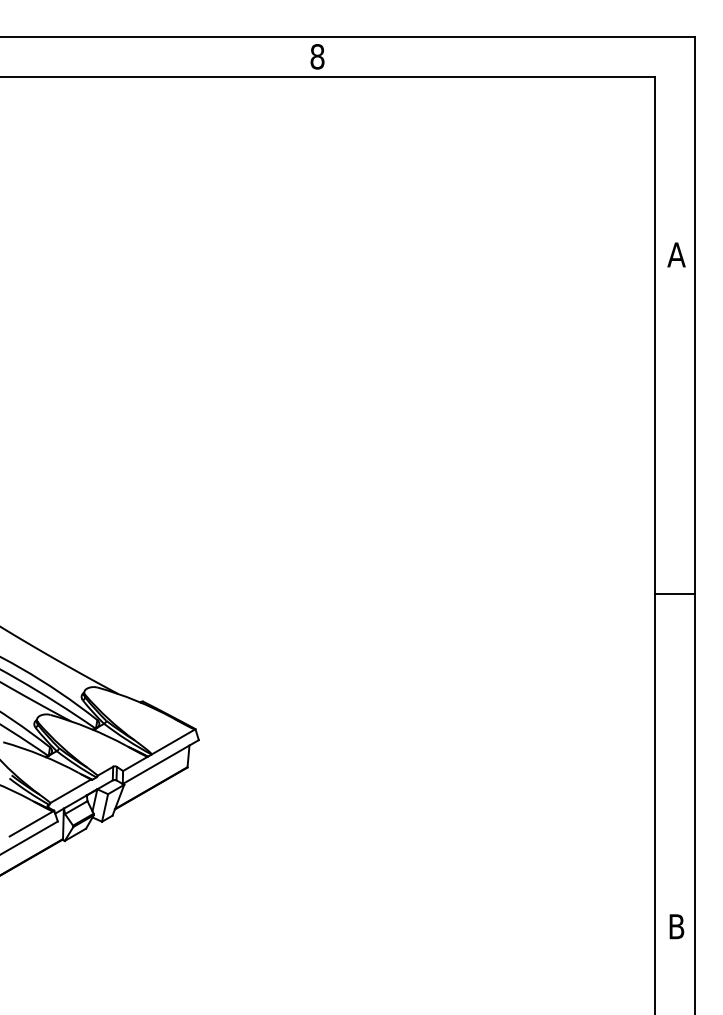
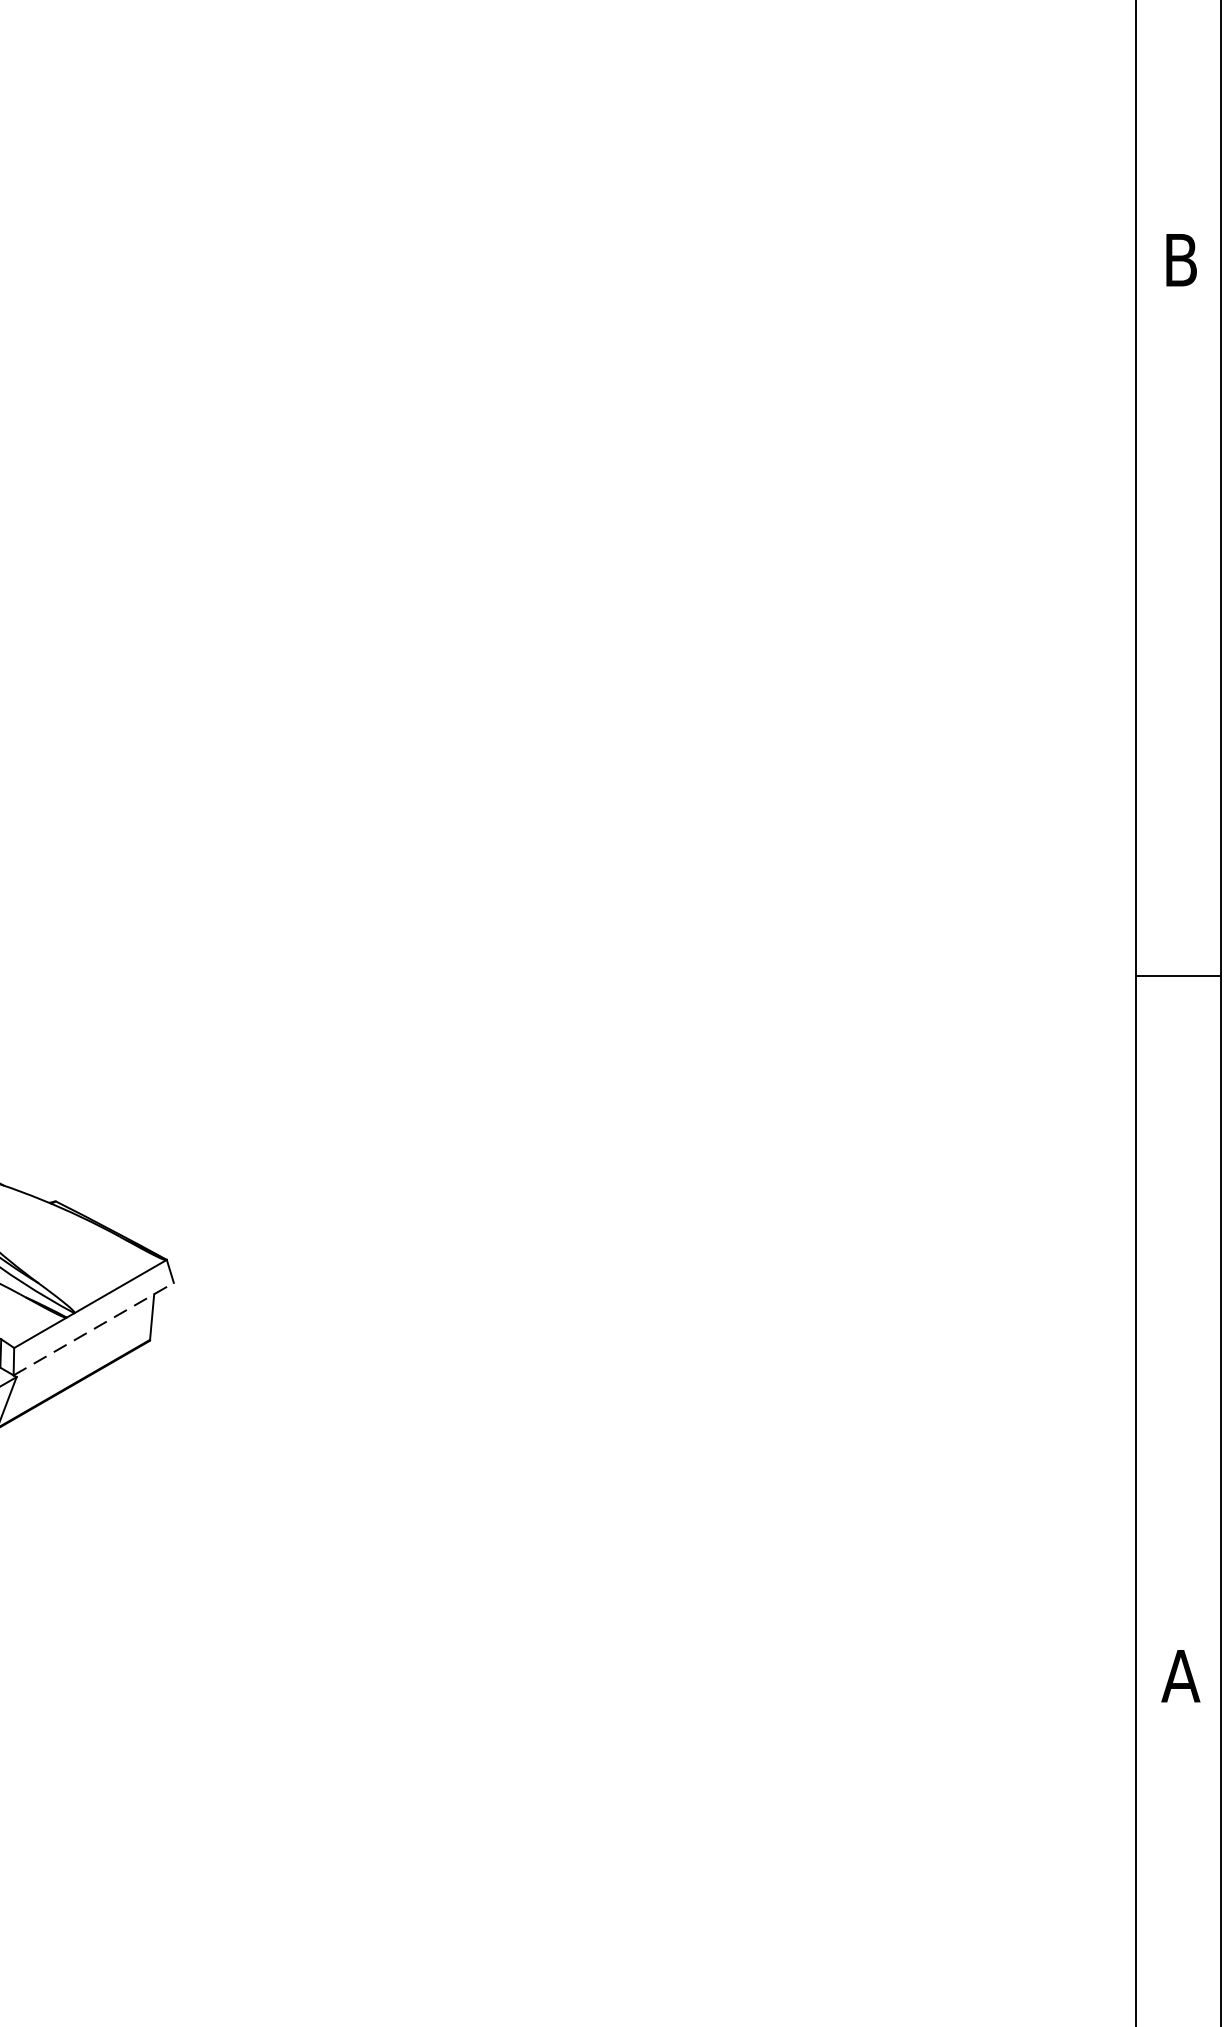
text: (676, 254) -> (1180, 259), A -> B
line: (160, 762) -> (93, 1330), solid -> dashed
text: (676, 926) -> (1180, 1675), B -> A

